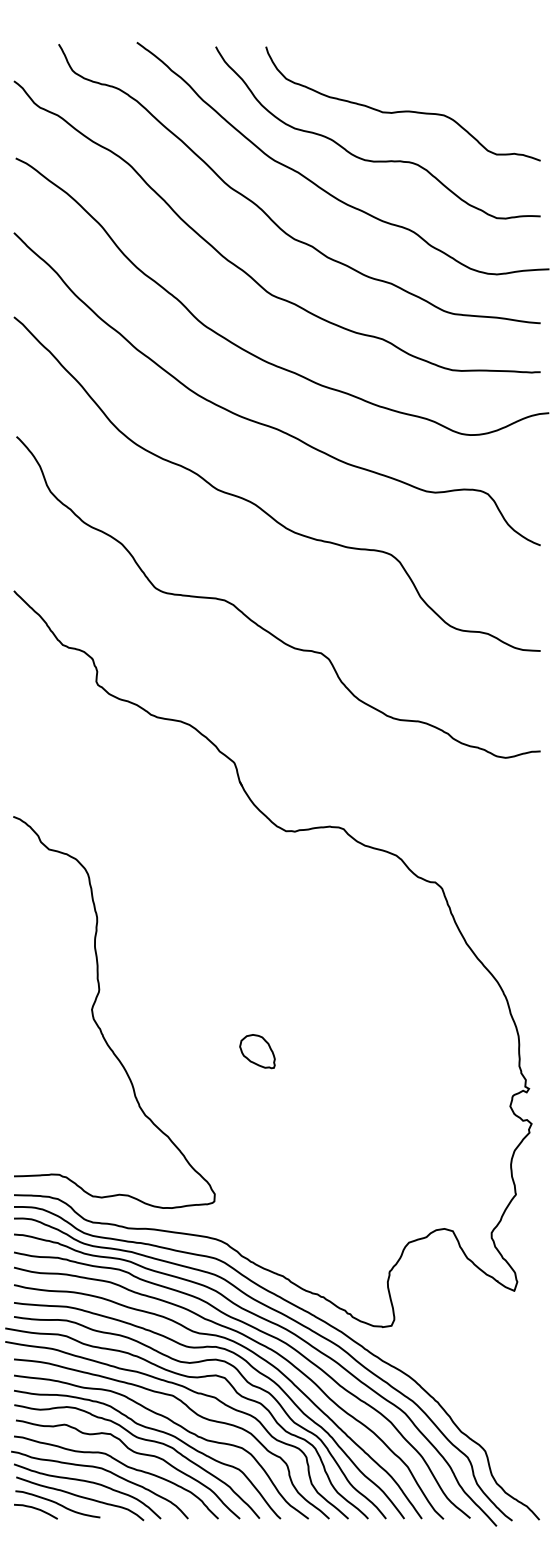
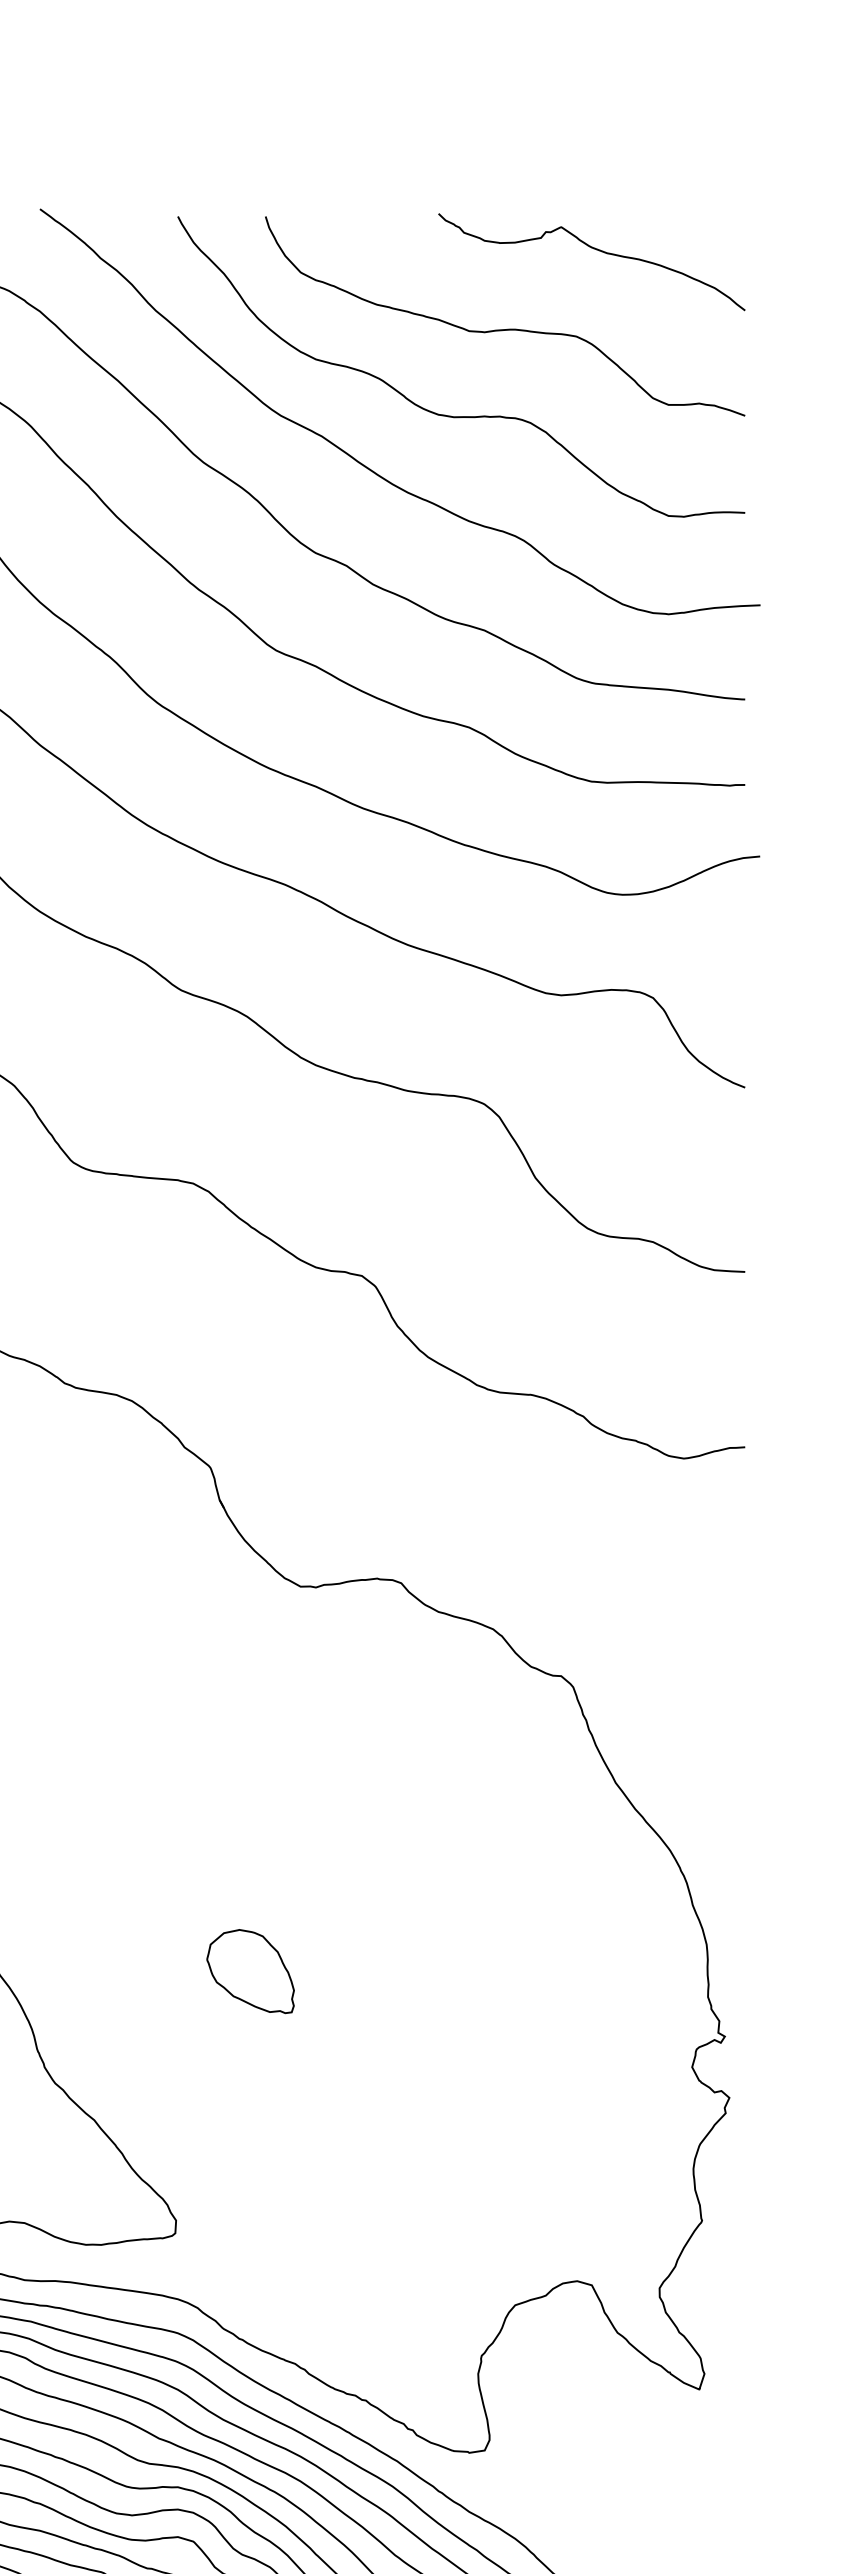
curve: (455, 66) -> (596, 251), added
part: (257, 1051) -> (250, 1971), size x1.43

